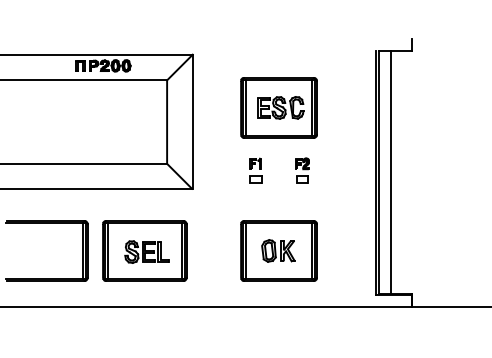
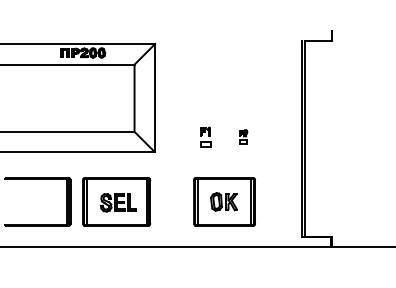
part: (278, 107) -> (224, 86), removed
part: (302, 169) -> (243, 136), size x0.7
line: (390, 172) -> (314, 138), removed

